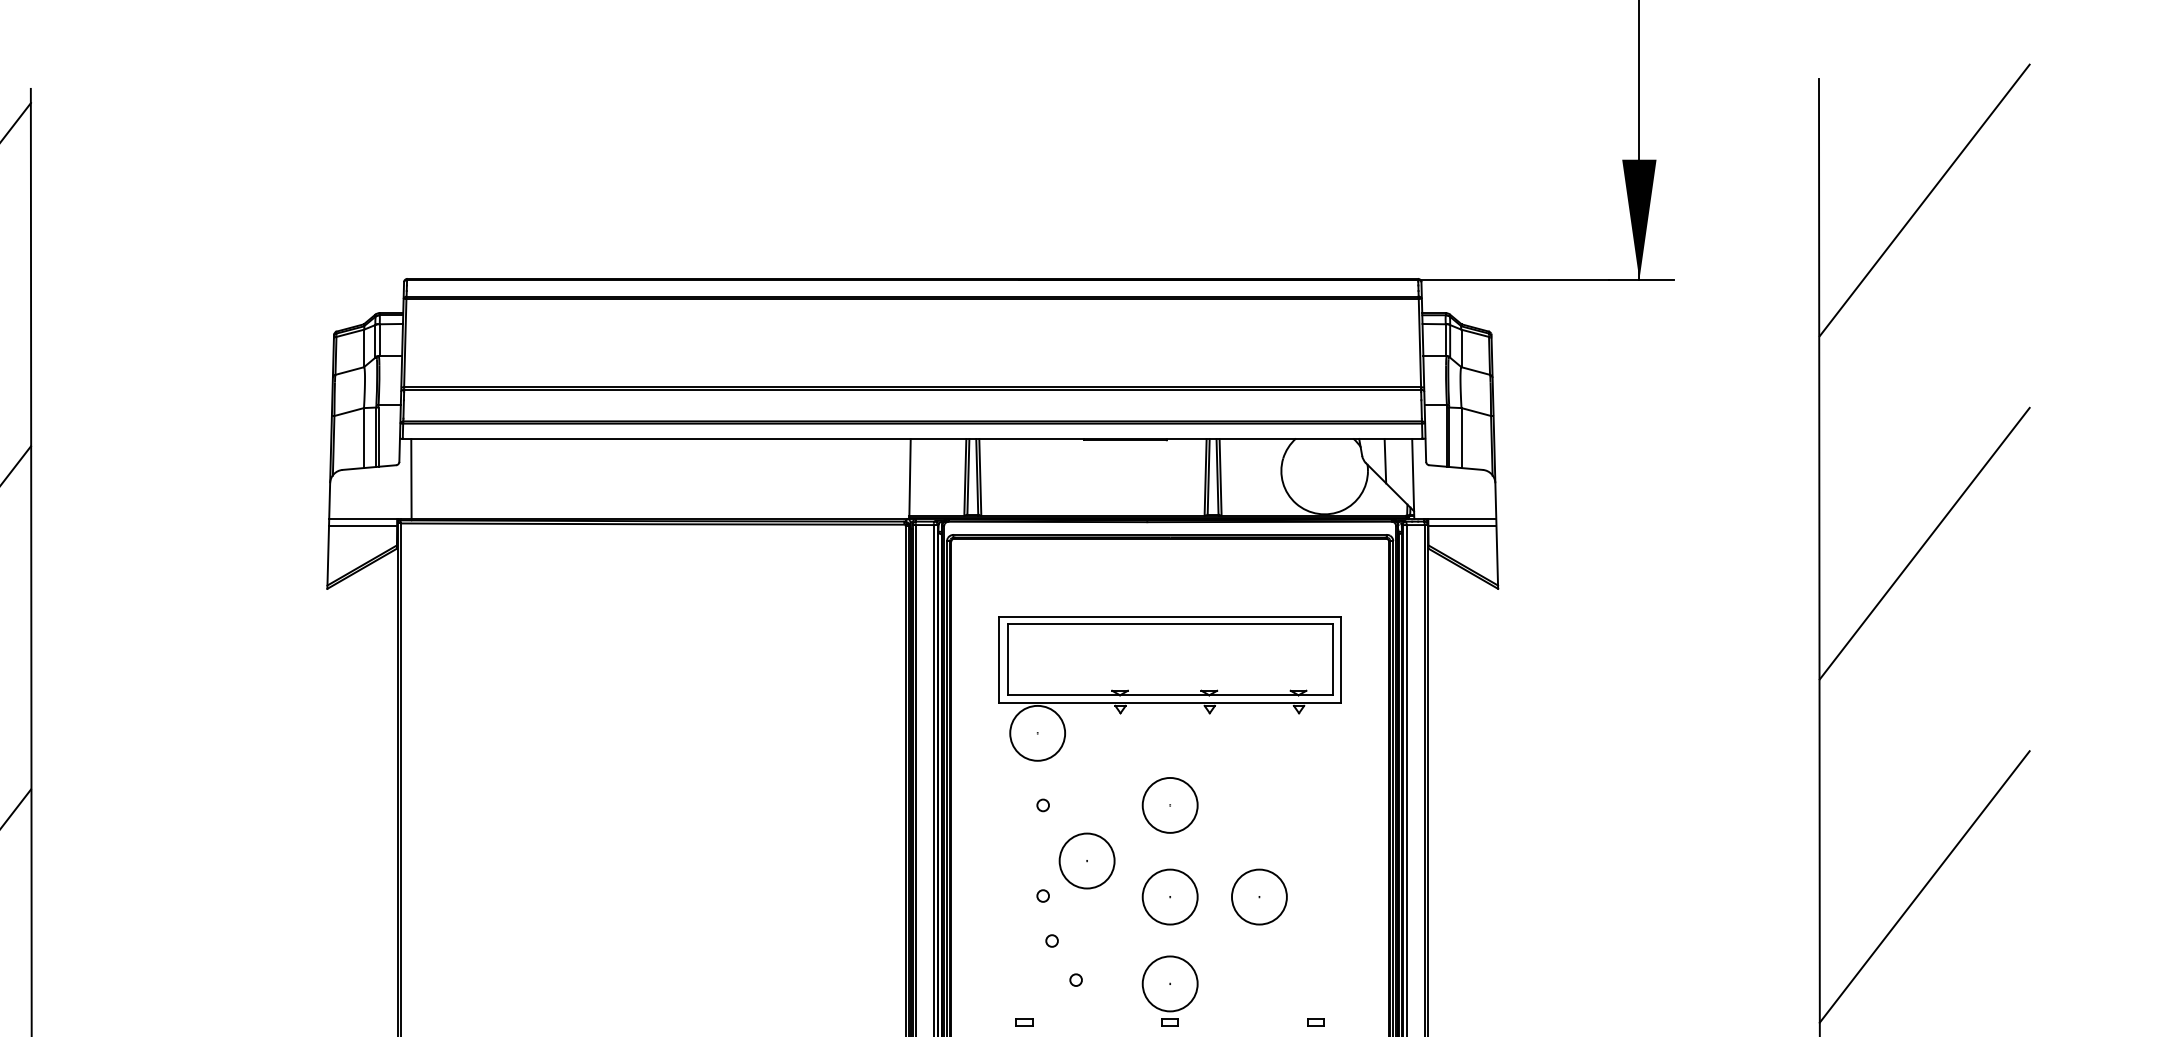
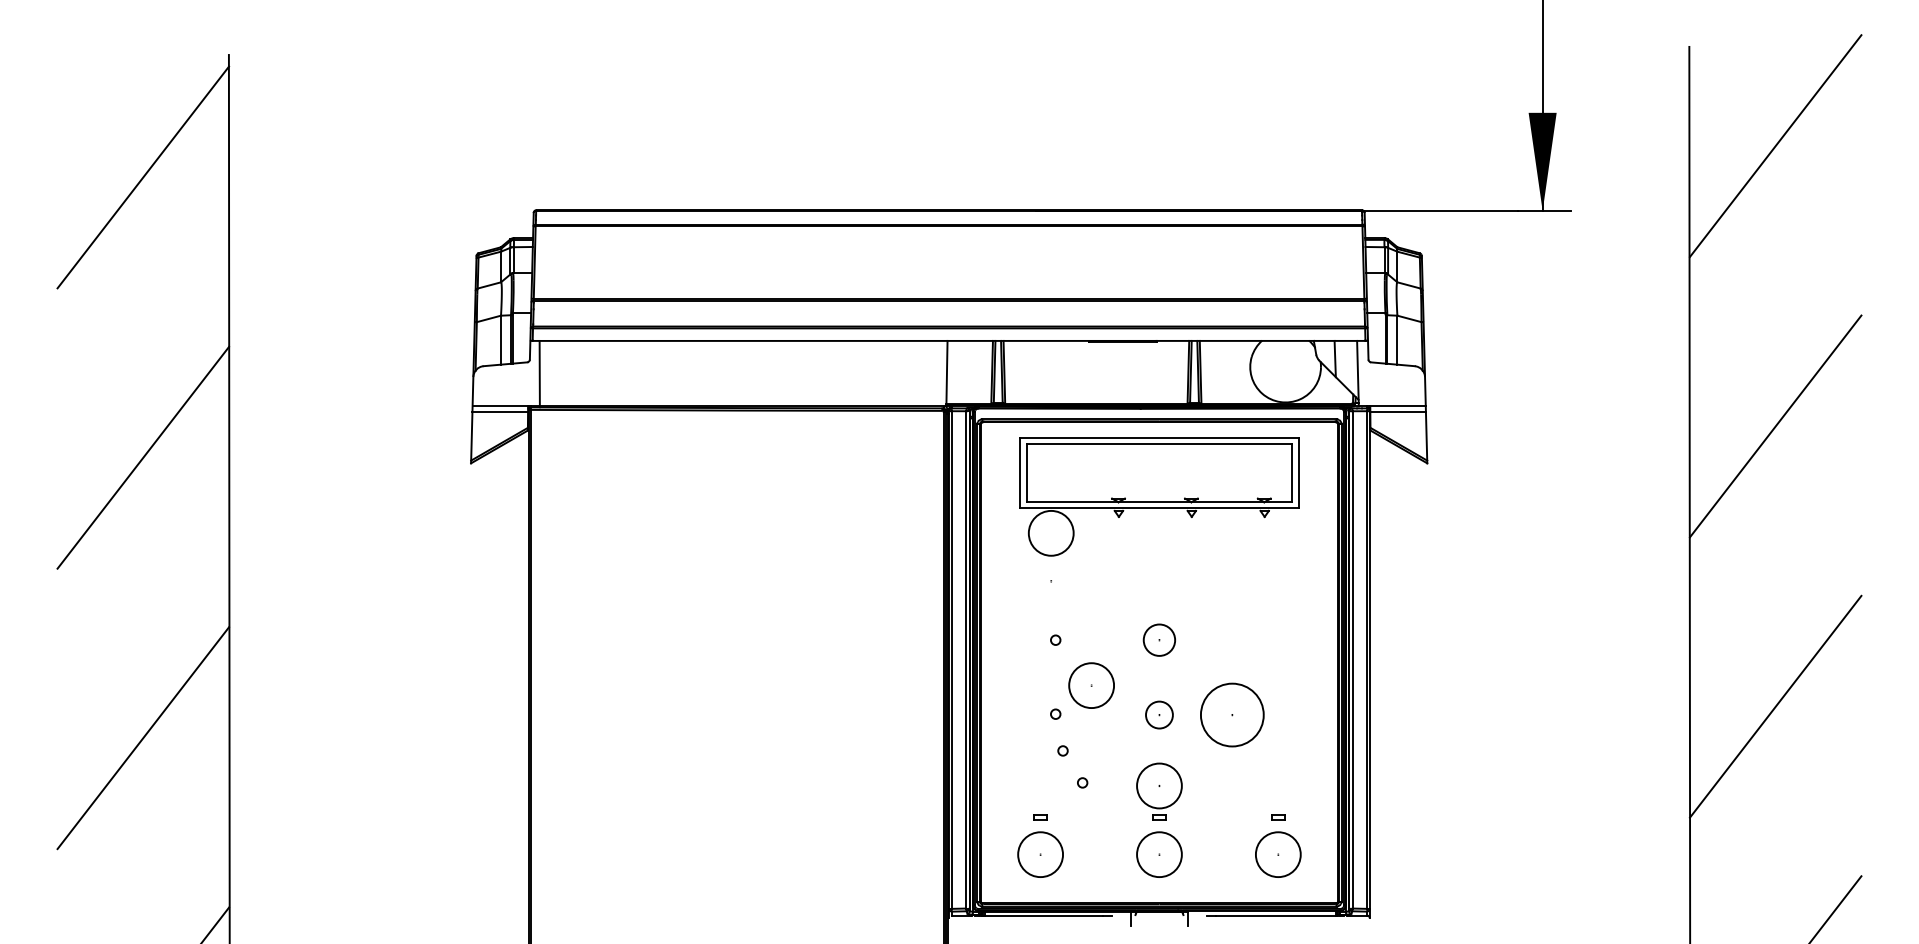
part: (1170, 688) -> (1159, 496), moved
circle: (1170, 804) -> (1159, 639), size x0.7
circle: (1170, 896) -> (1159, 714), size x0.6
circle: (1258, 896) -> (1231, 714), size x1.4

